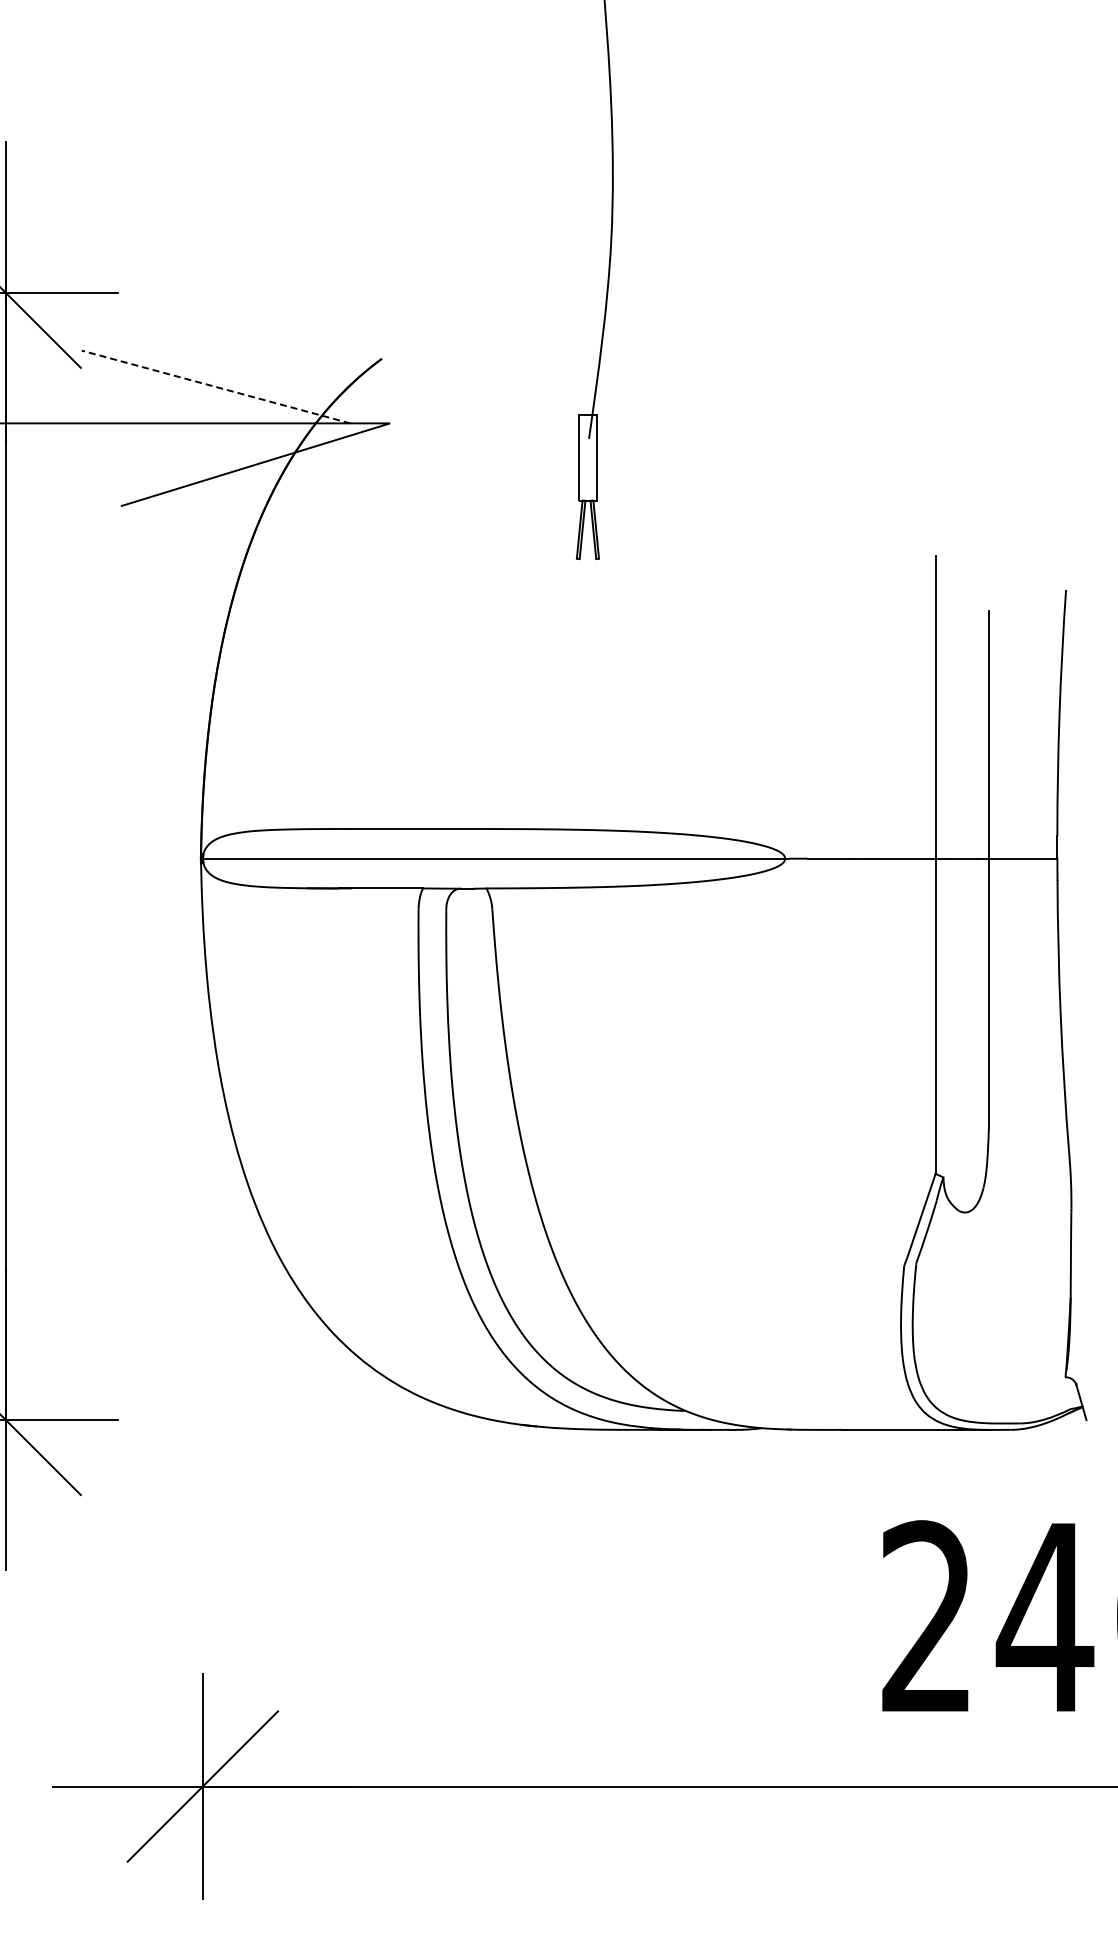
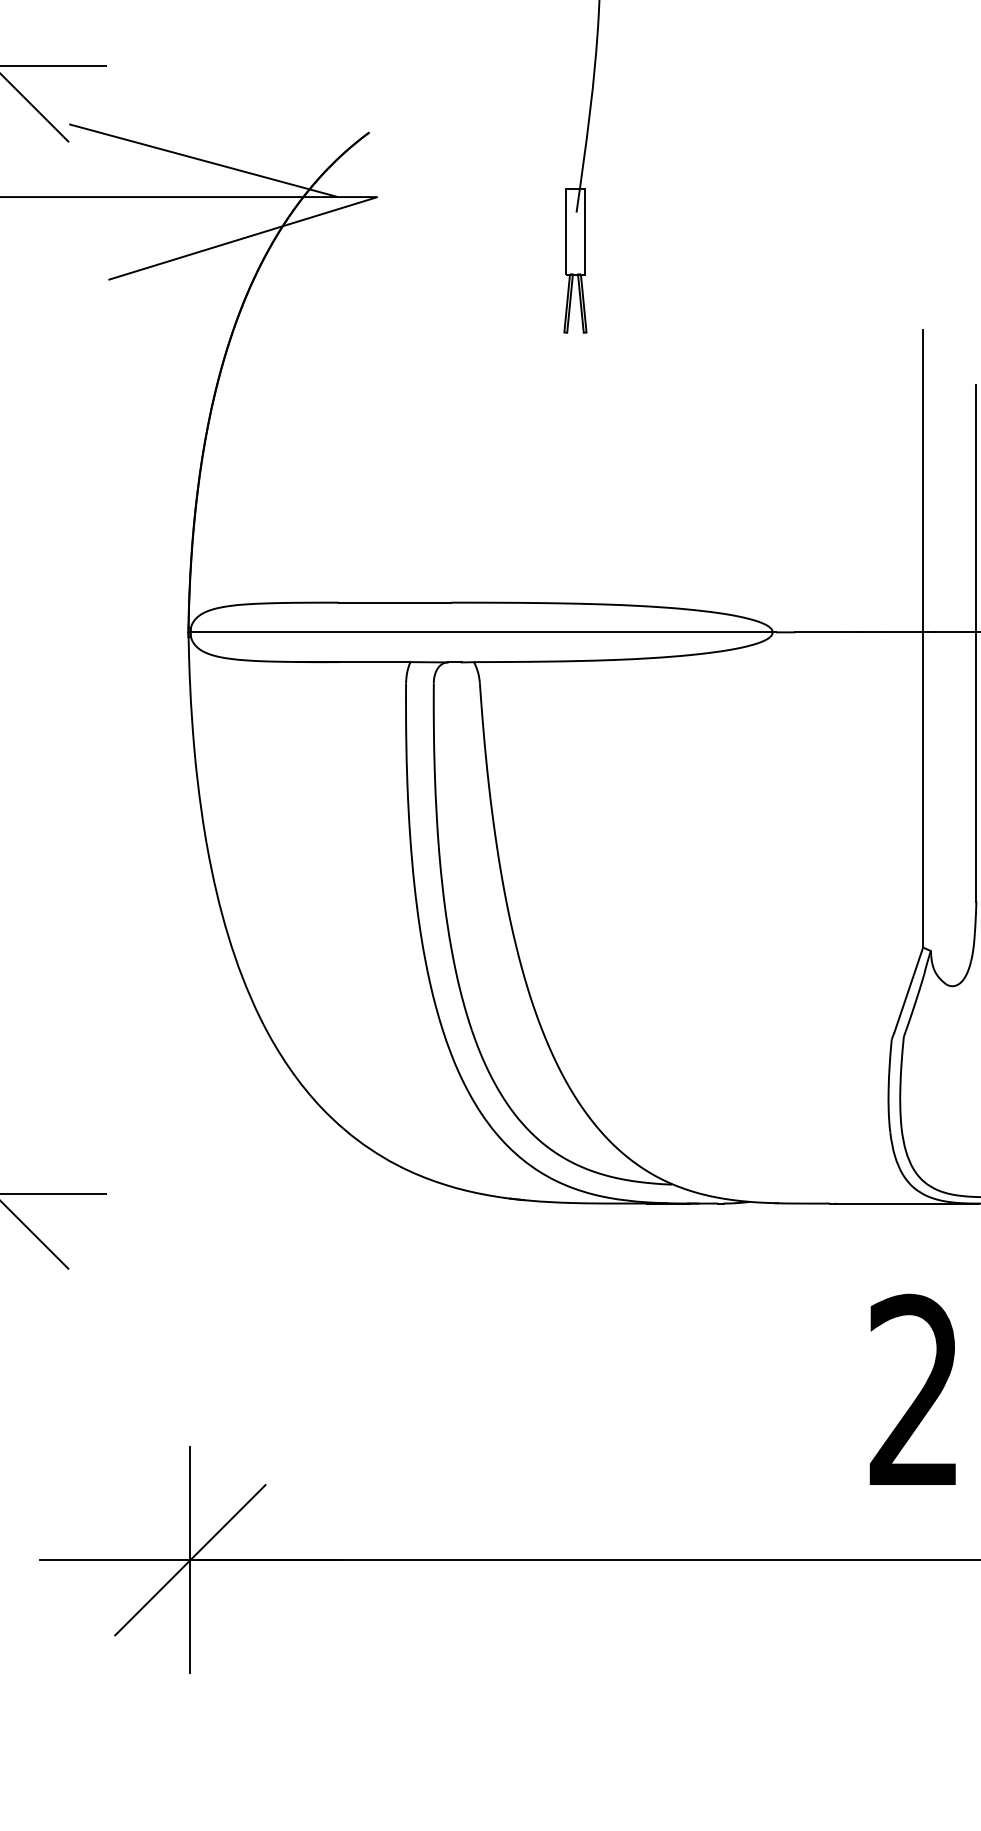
line: (215, 386) -> (203, 160), dashed -> solid

